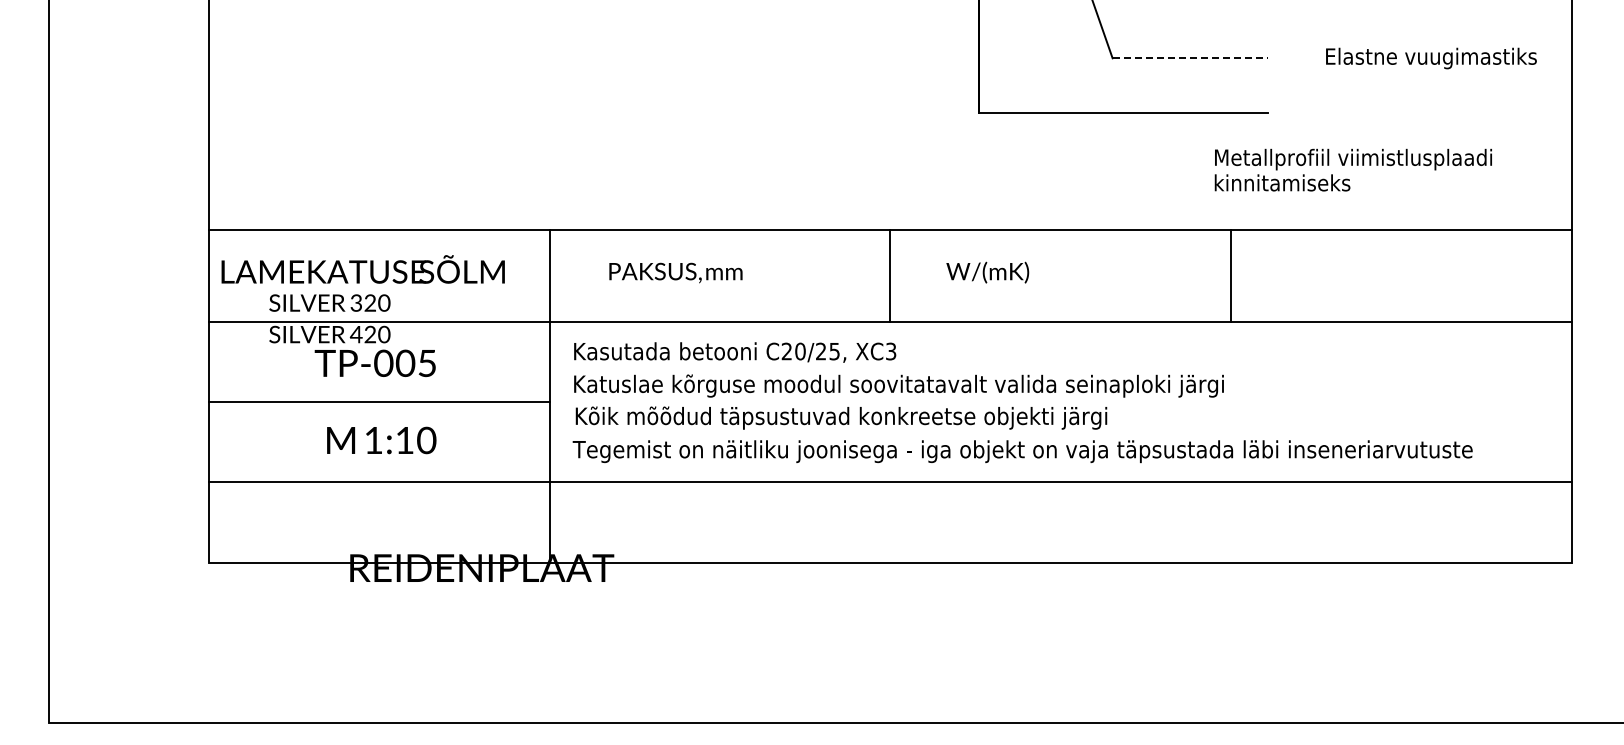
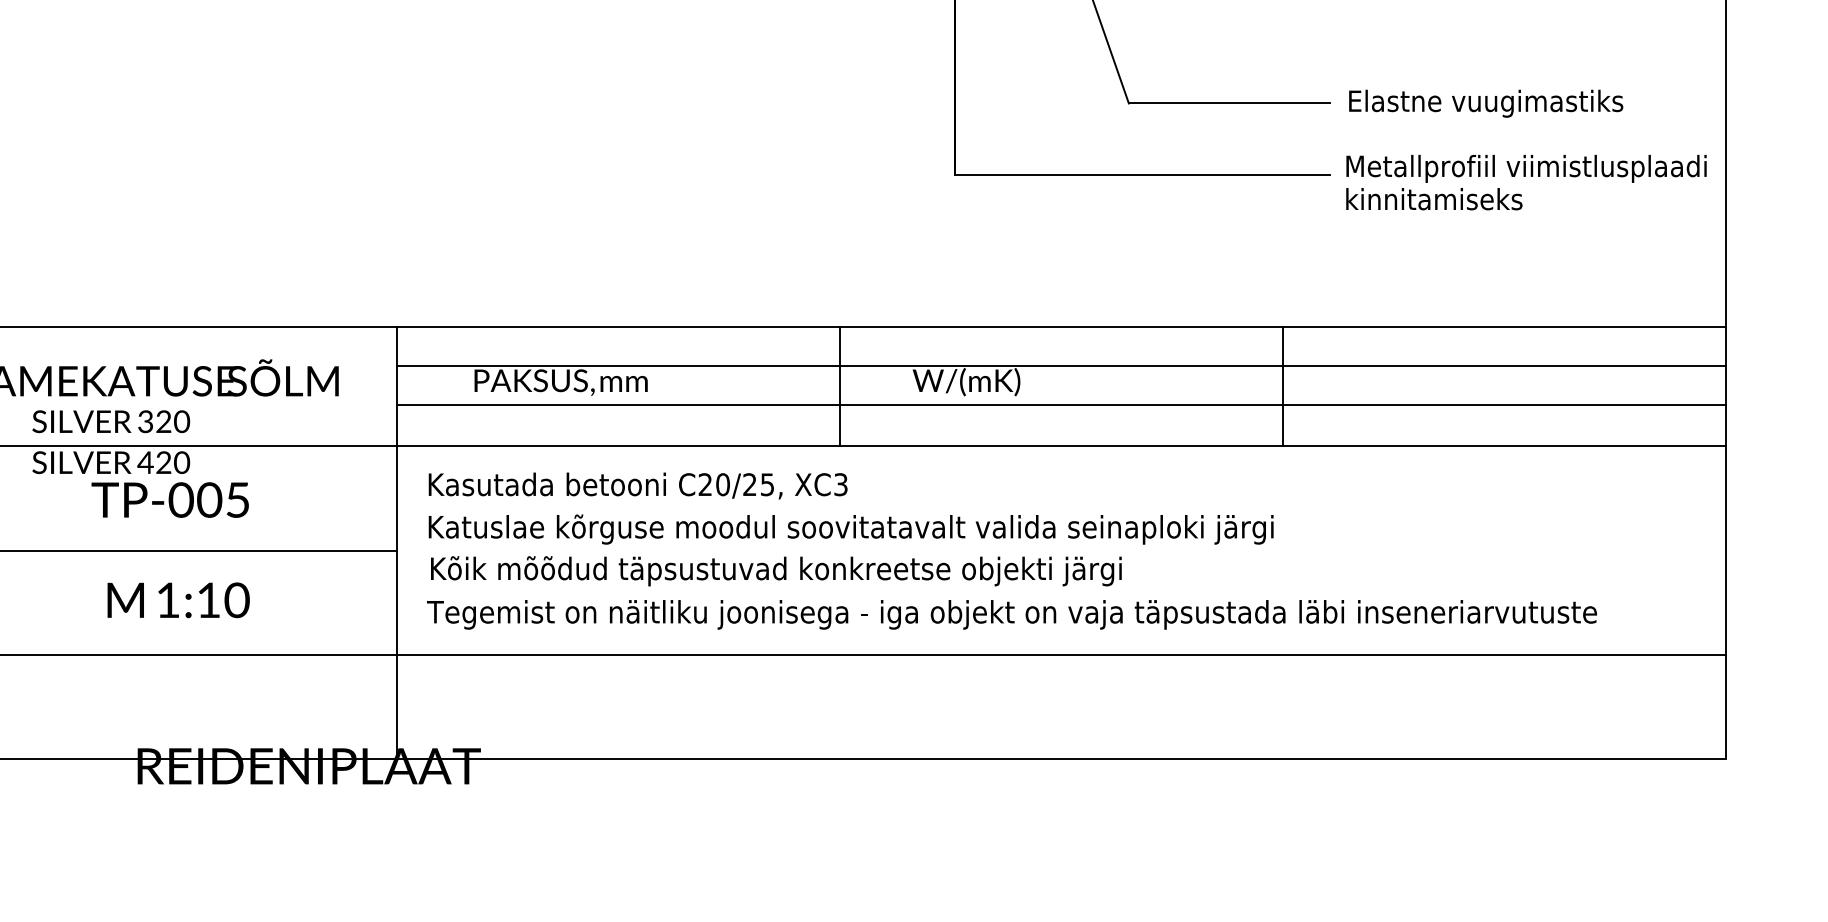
line: (1190, 58) -> (1230, 103), dashed -> solid
text: (1431, 58) -> (1486, 103), moved
text: (1352, 169) -> (1525, 181), moved
line: (1060, 260) -> (1061, 366), added
line: (1060, 290) -> (1061, 405), added

